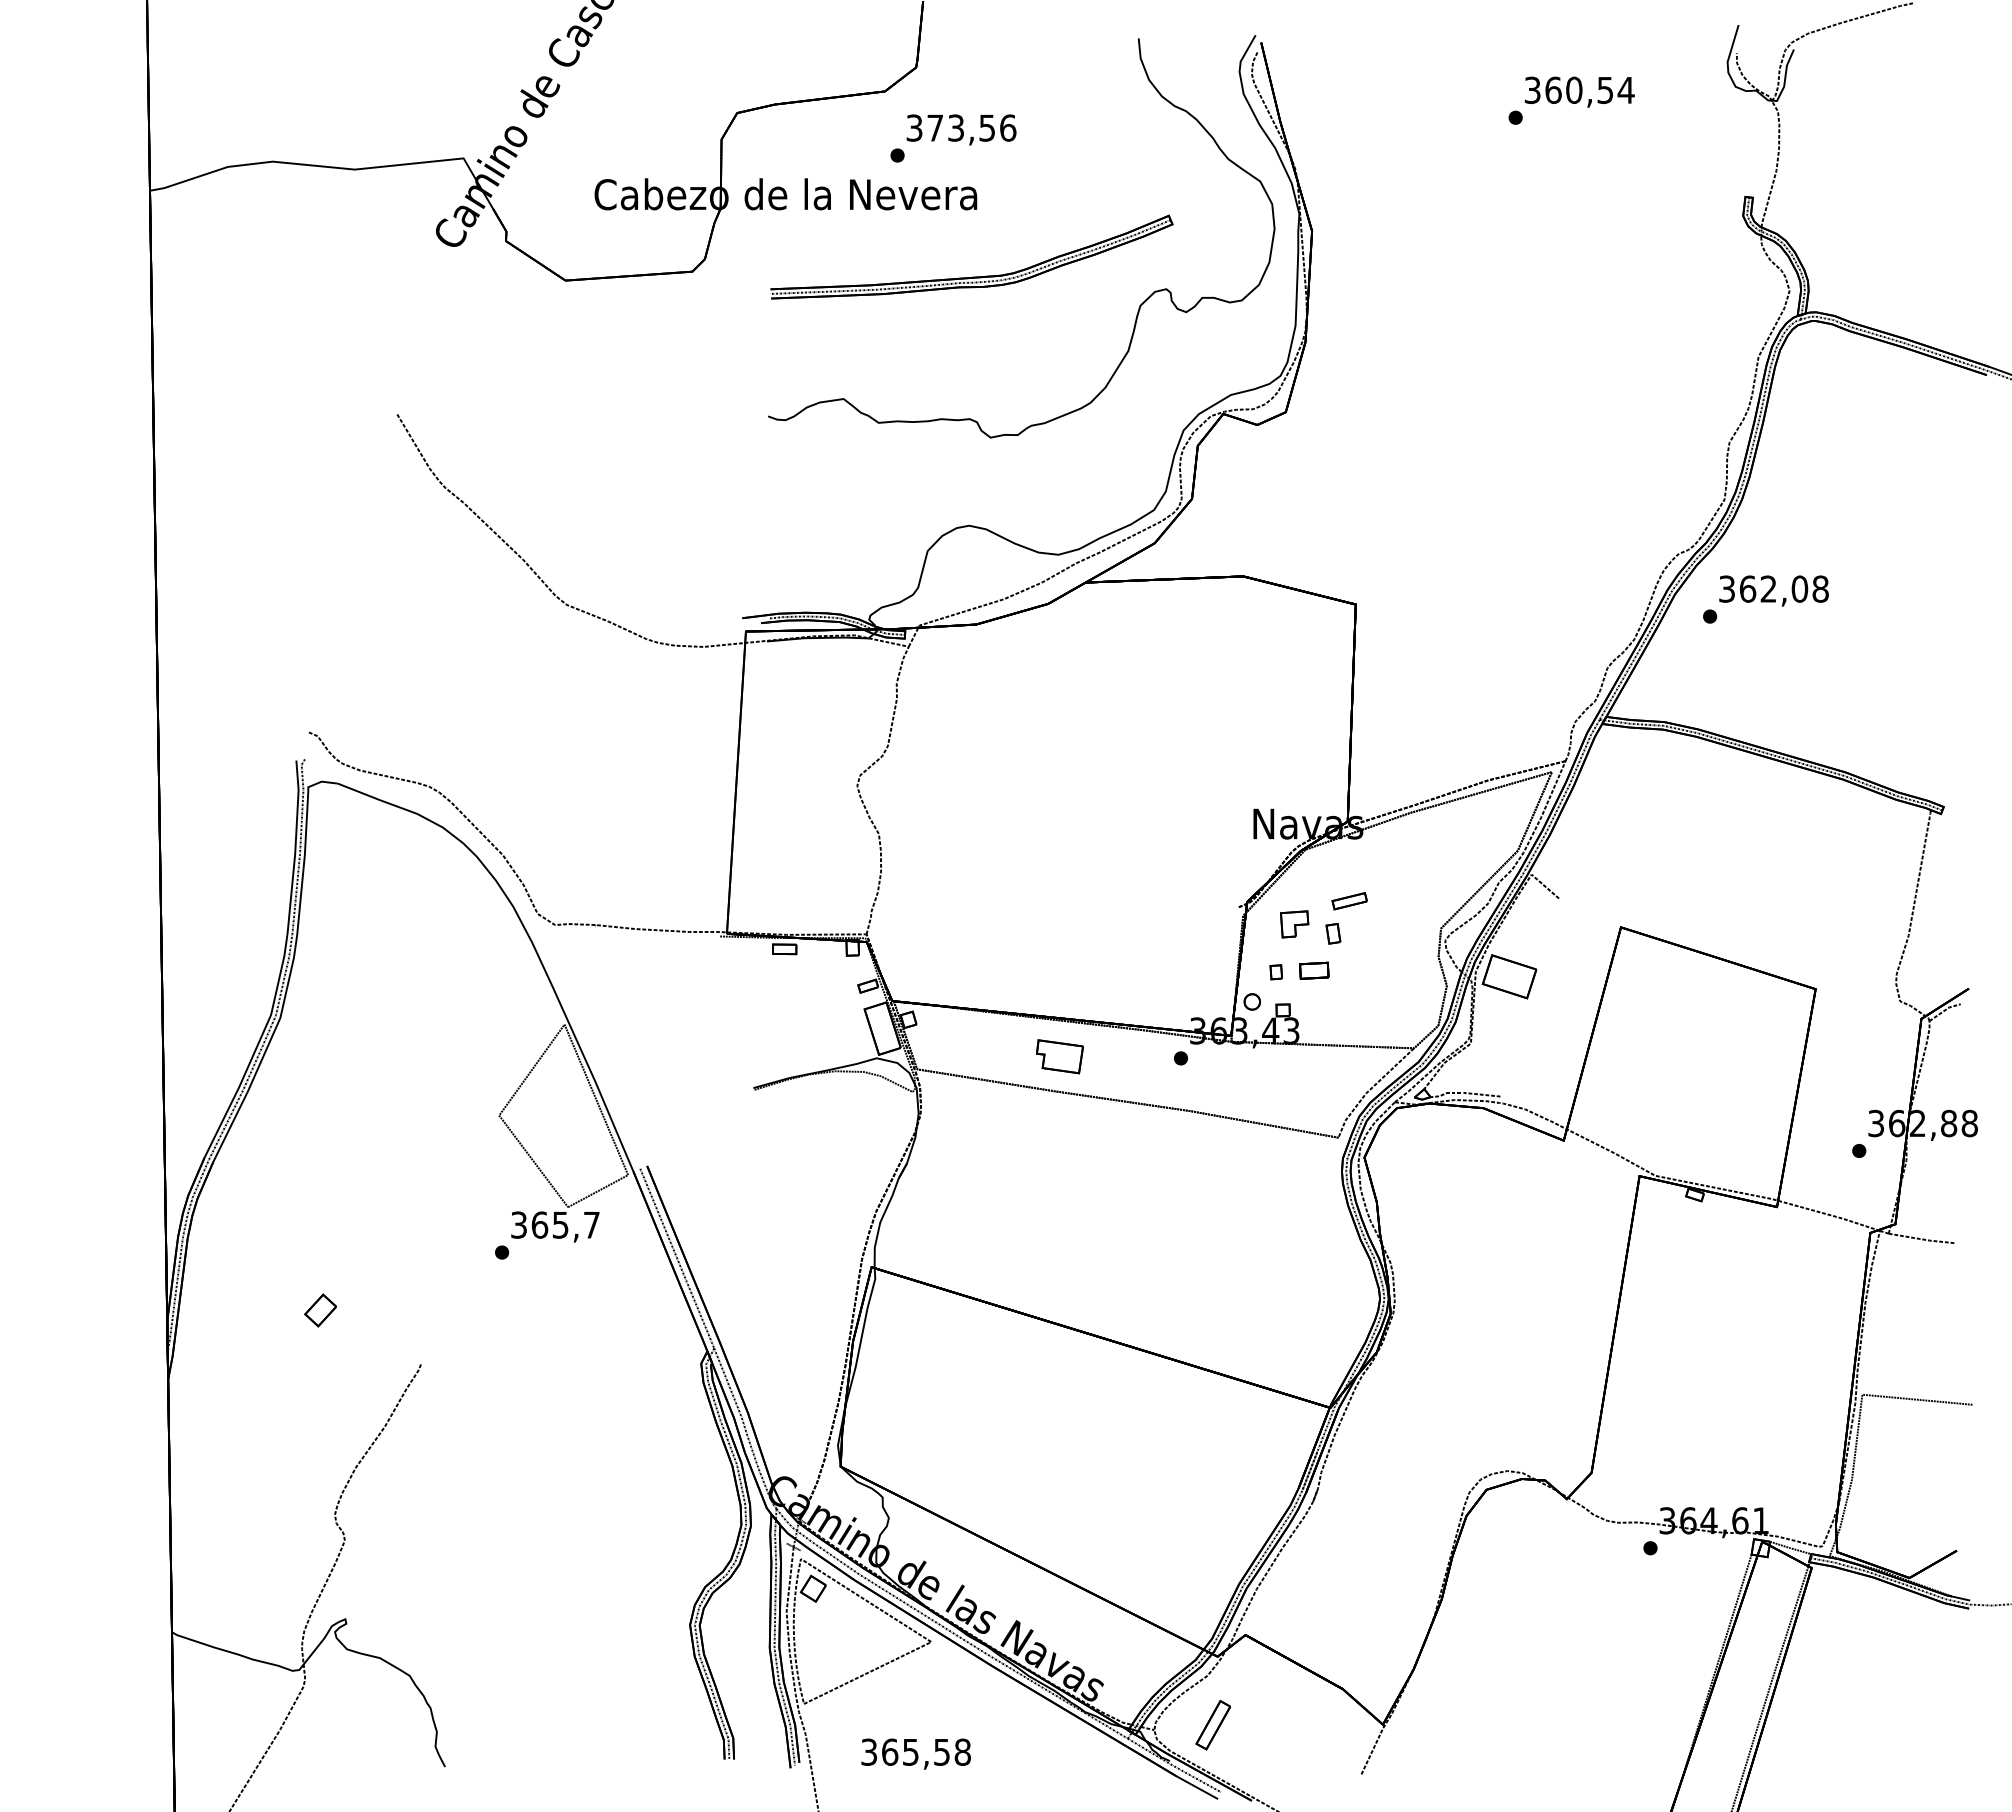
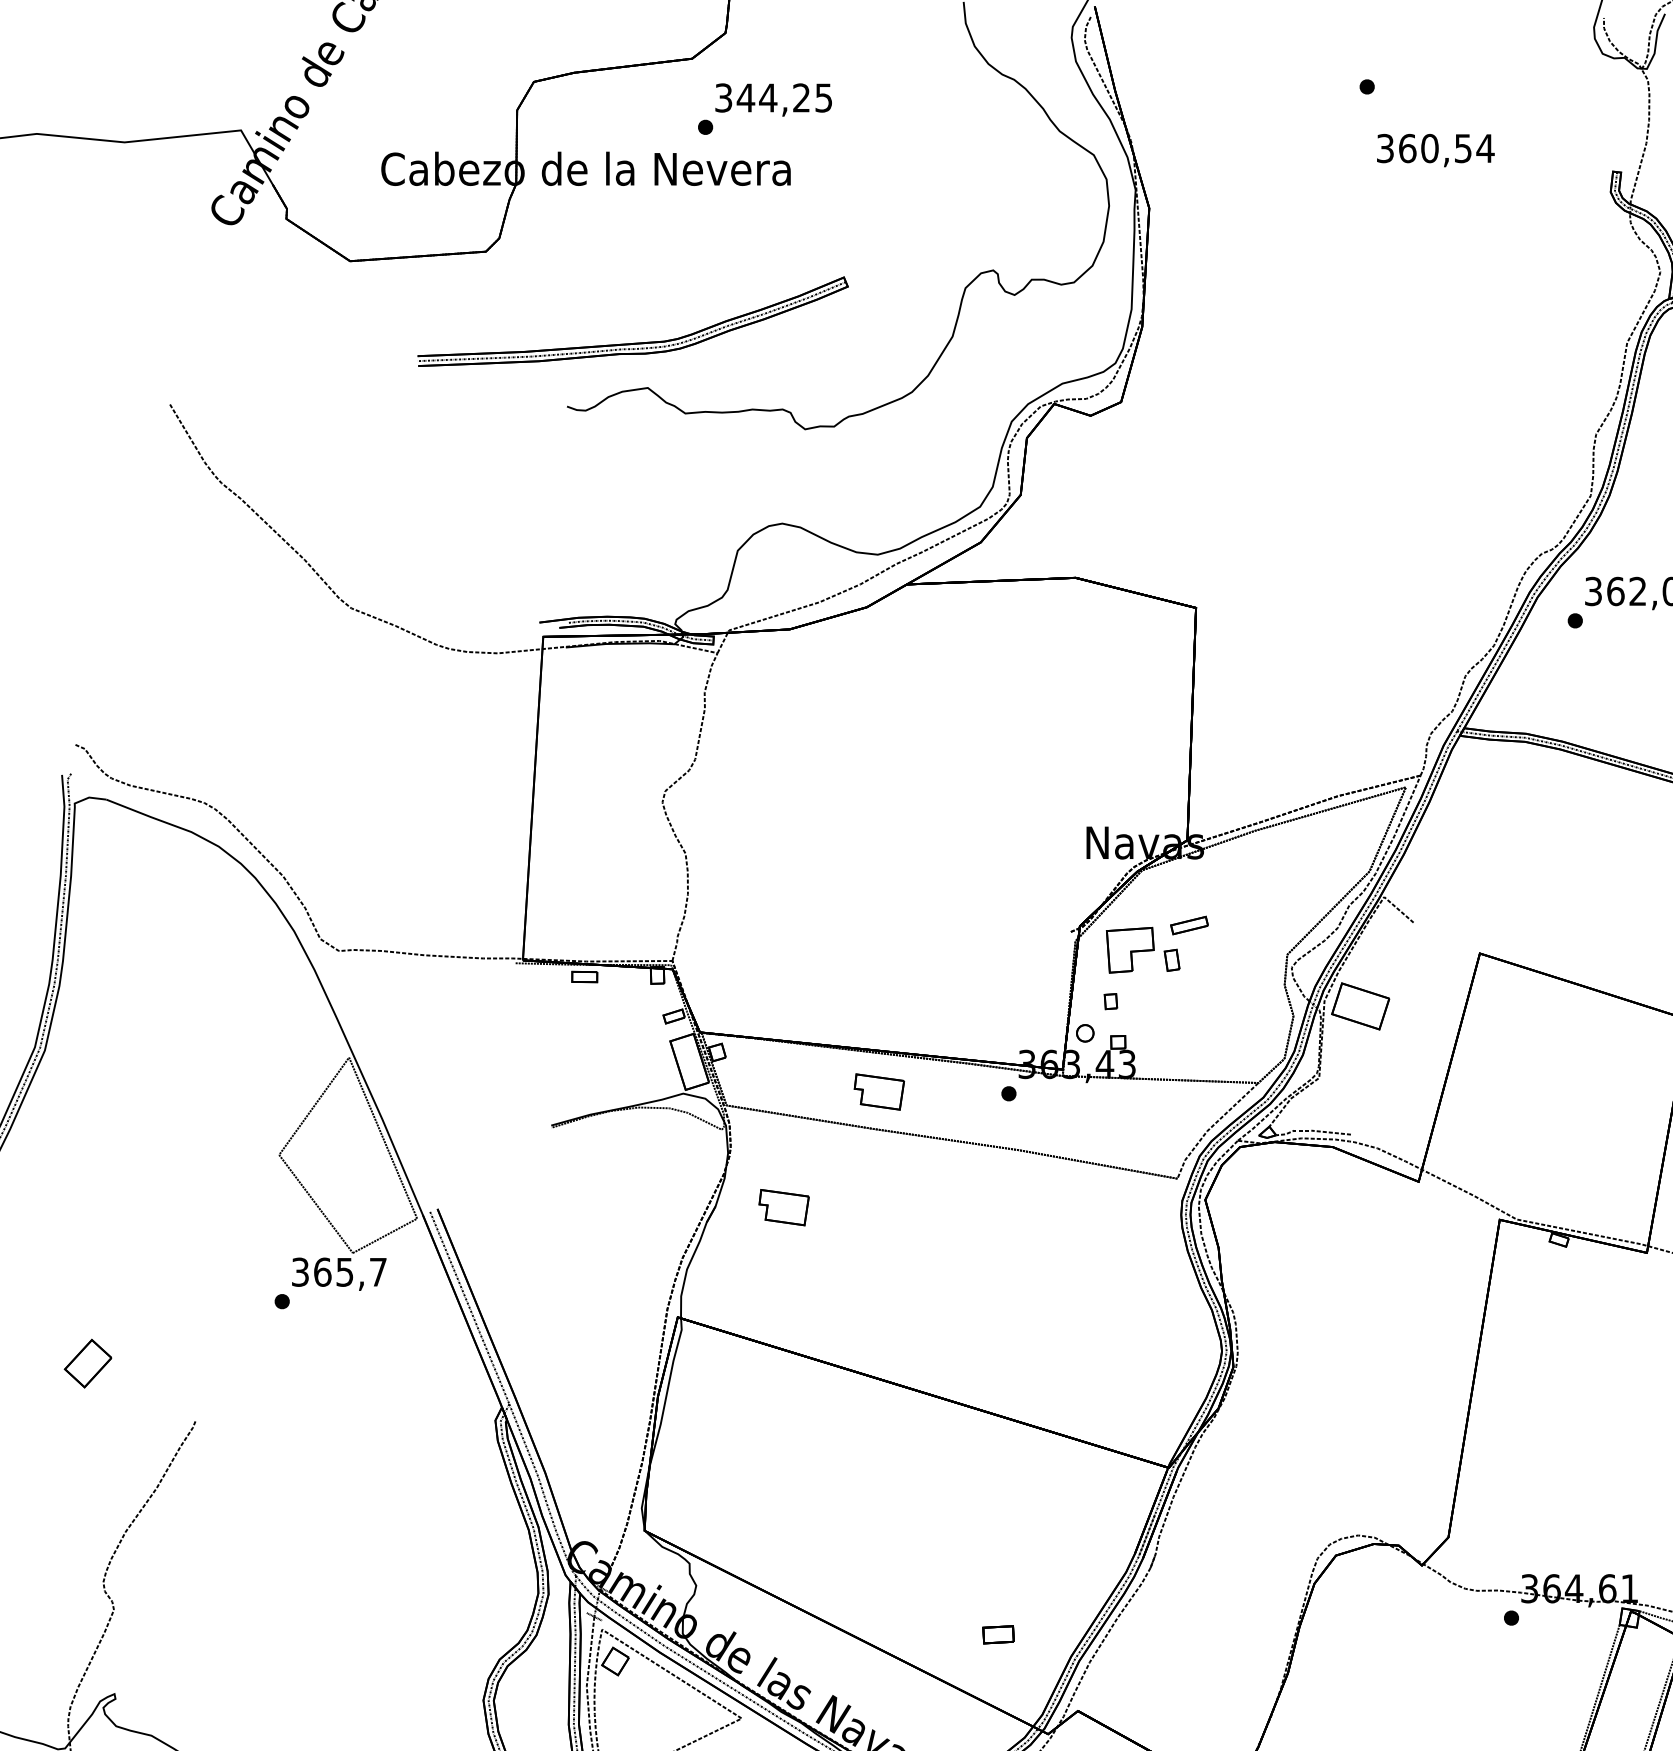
text: (1579, 91) -> (1435, 149), moved
text: (971, 127) -> (784, 97), 373,56 -> 344,25
part: (971, 276) -> (632, 342), moved
part: (1294, 924) -> (1130, 950), size x1.6
part: (1314, 970) -> (998, 1634), moved
part: (970, 1164) -> (783, 1207), added
part: (320, 1310) -> (87, 1363), size x1.4

